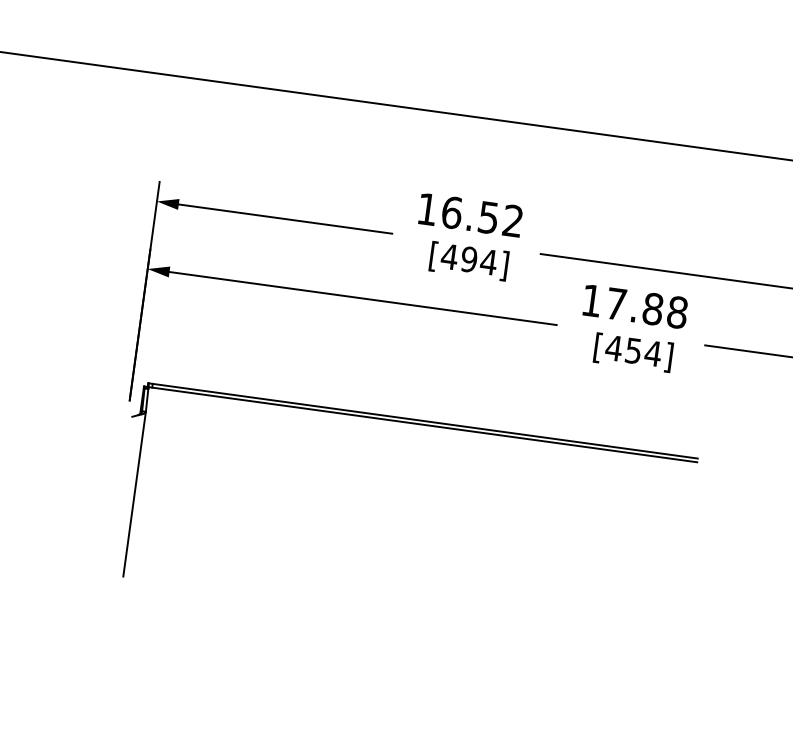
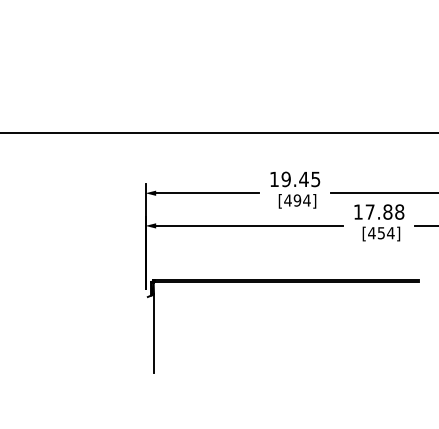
text: (481, 216) -> (300, 179), 16.52 -> 19.45

